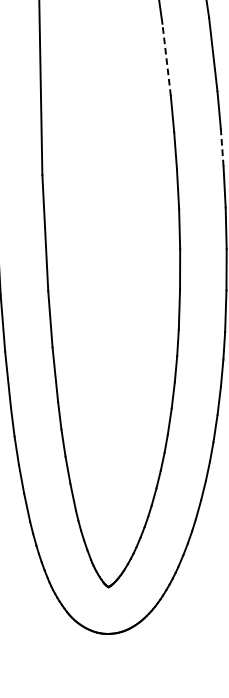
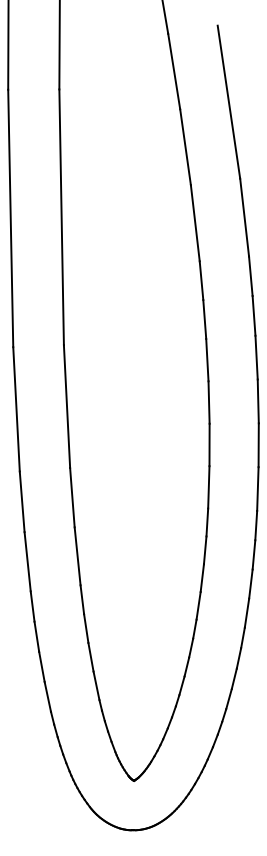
line: (166, 59) -> (195, 222), dashed -> solid
line: (222, 147) -> (254, 315), dashed -> solid

